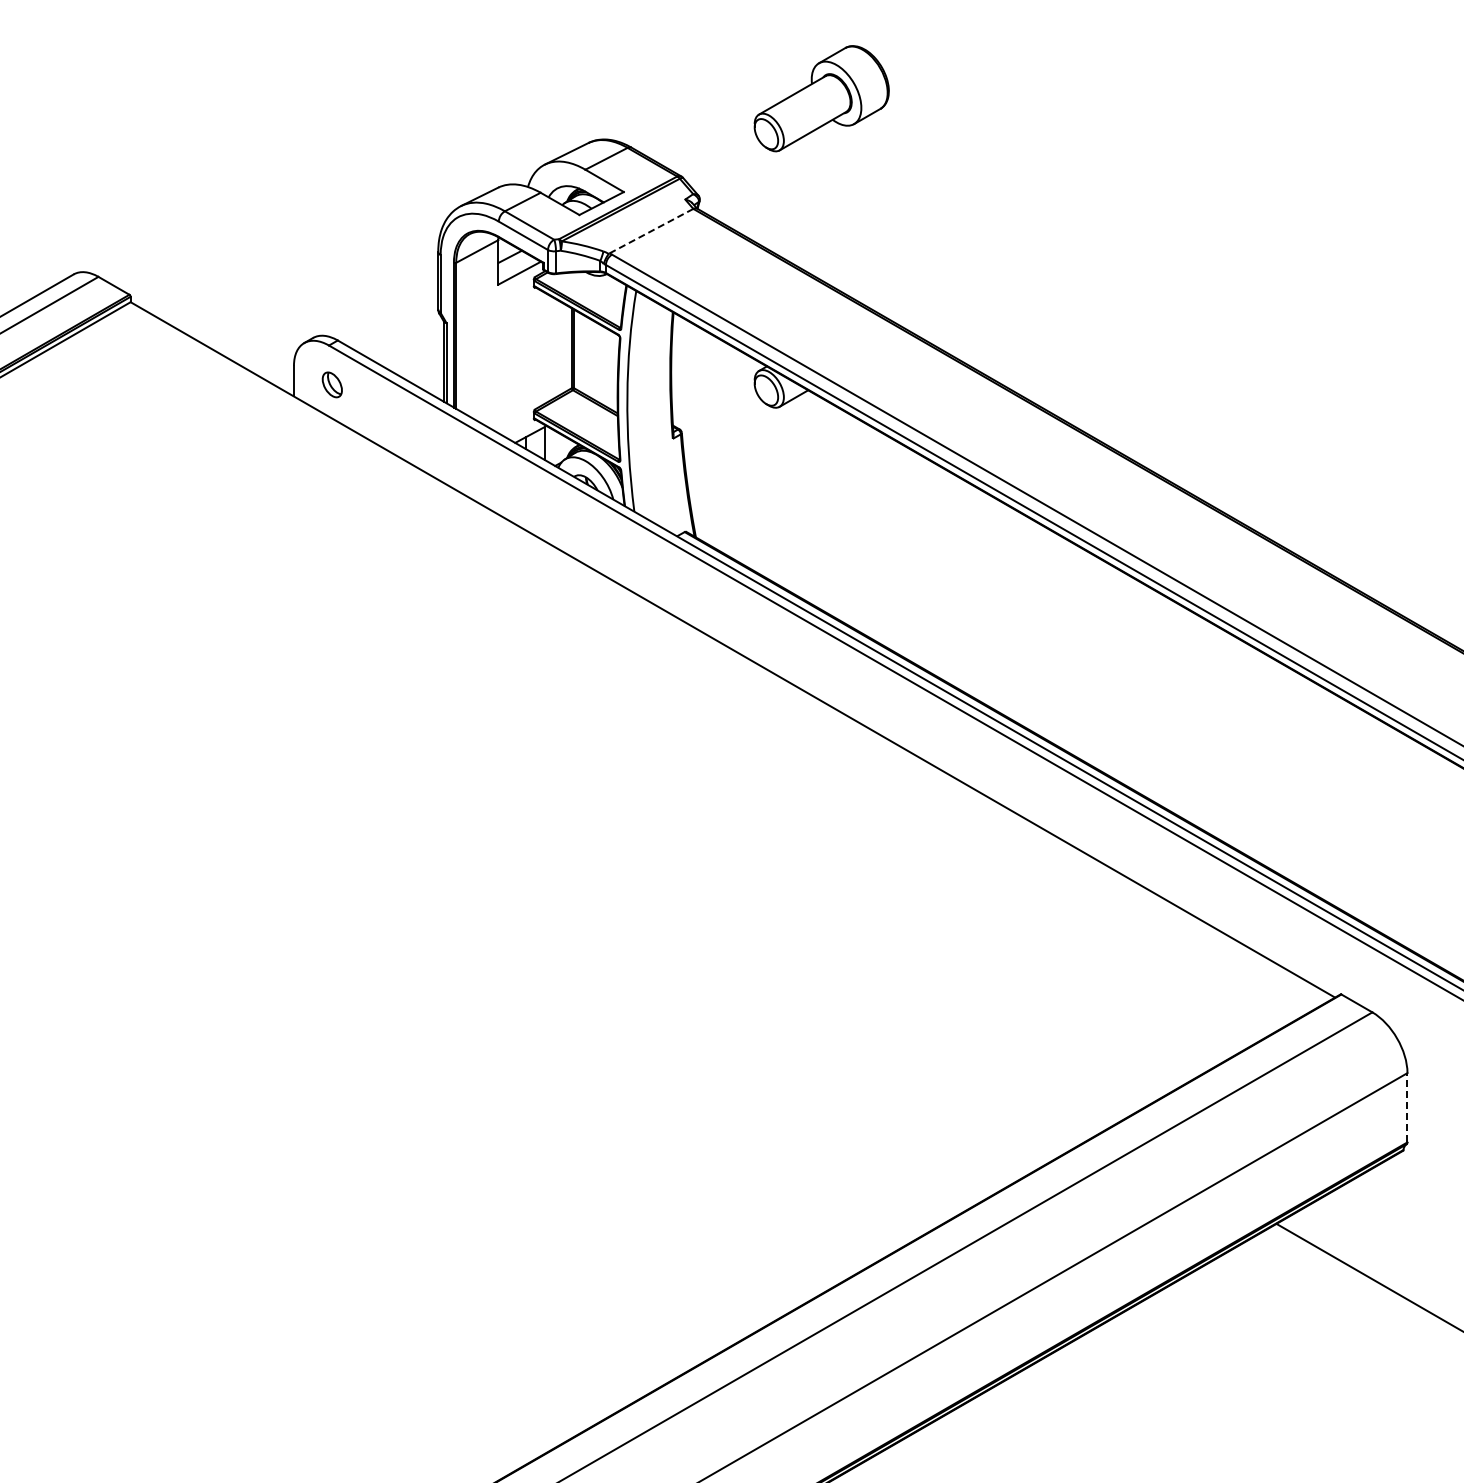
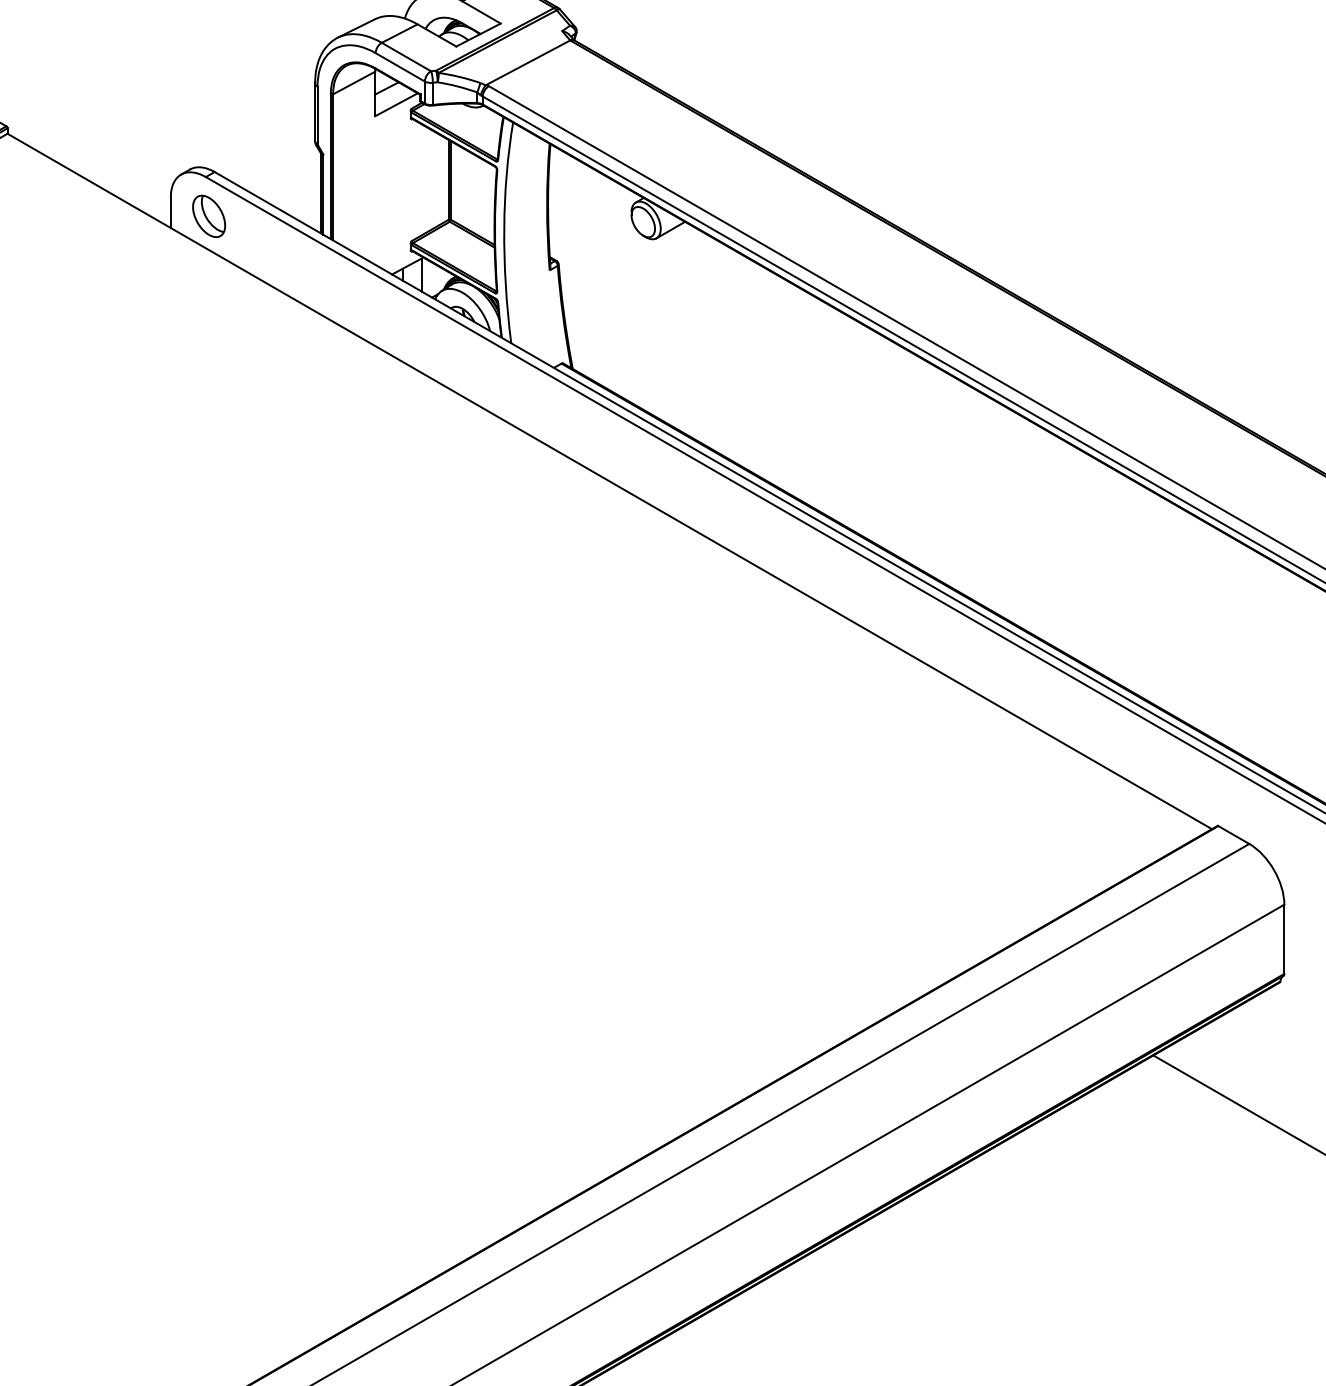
line: (651, 231) -> (528, 63), dashed -> solid
part: (332, 384) -> (209, 216), size x1.67
line: (1407, 1107) -> (1284, 939), dashed -> solid

